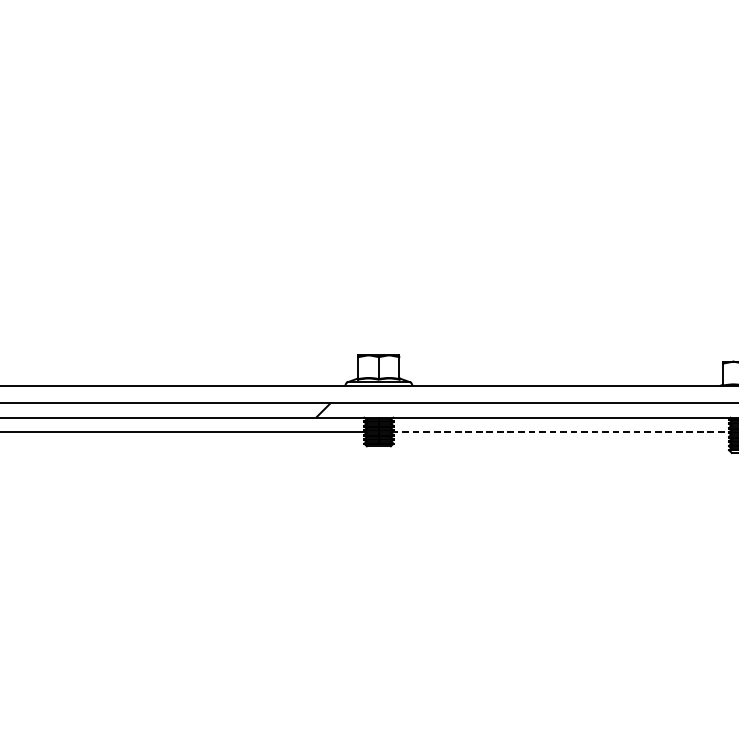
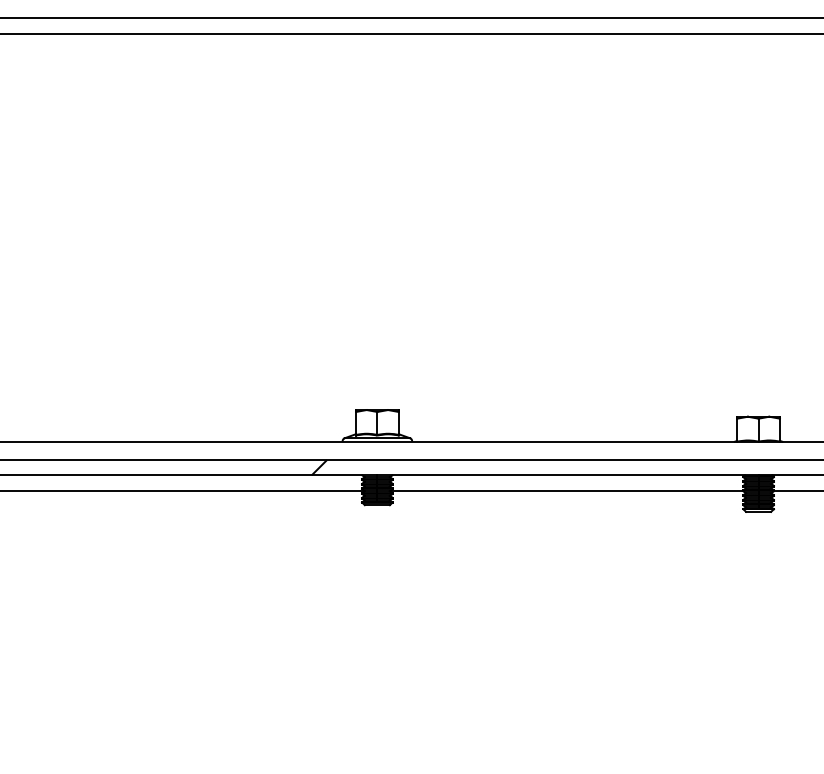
line: (560, 432) -> (567, 490), dashed -> solid

